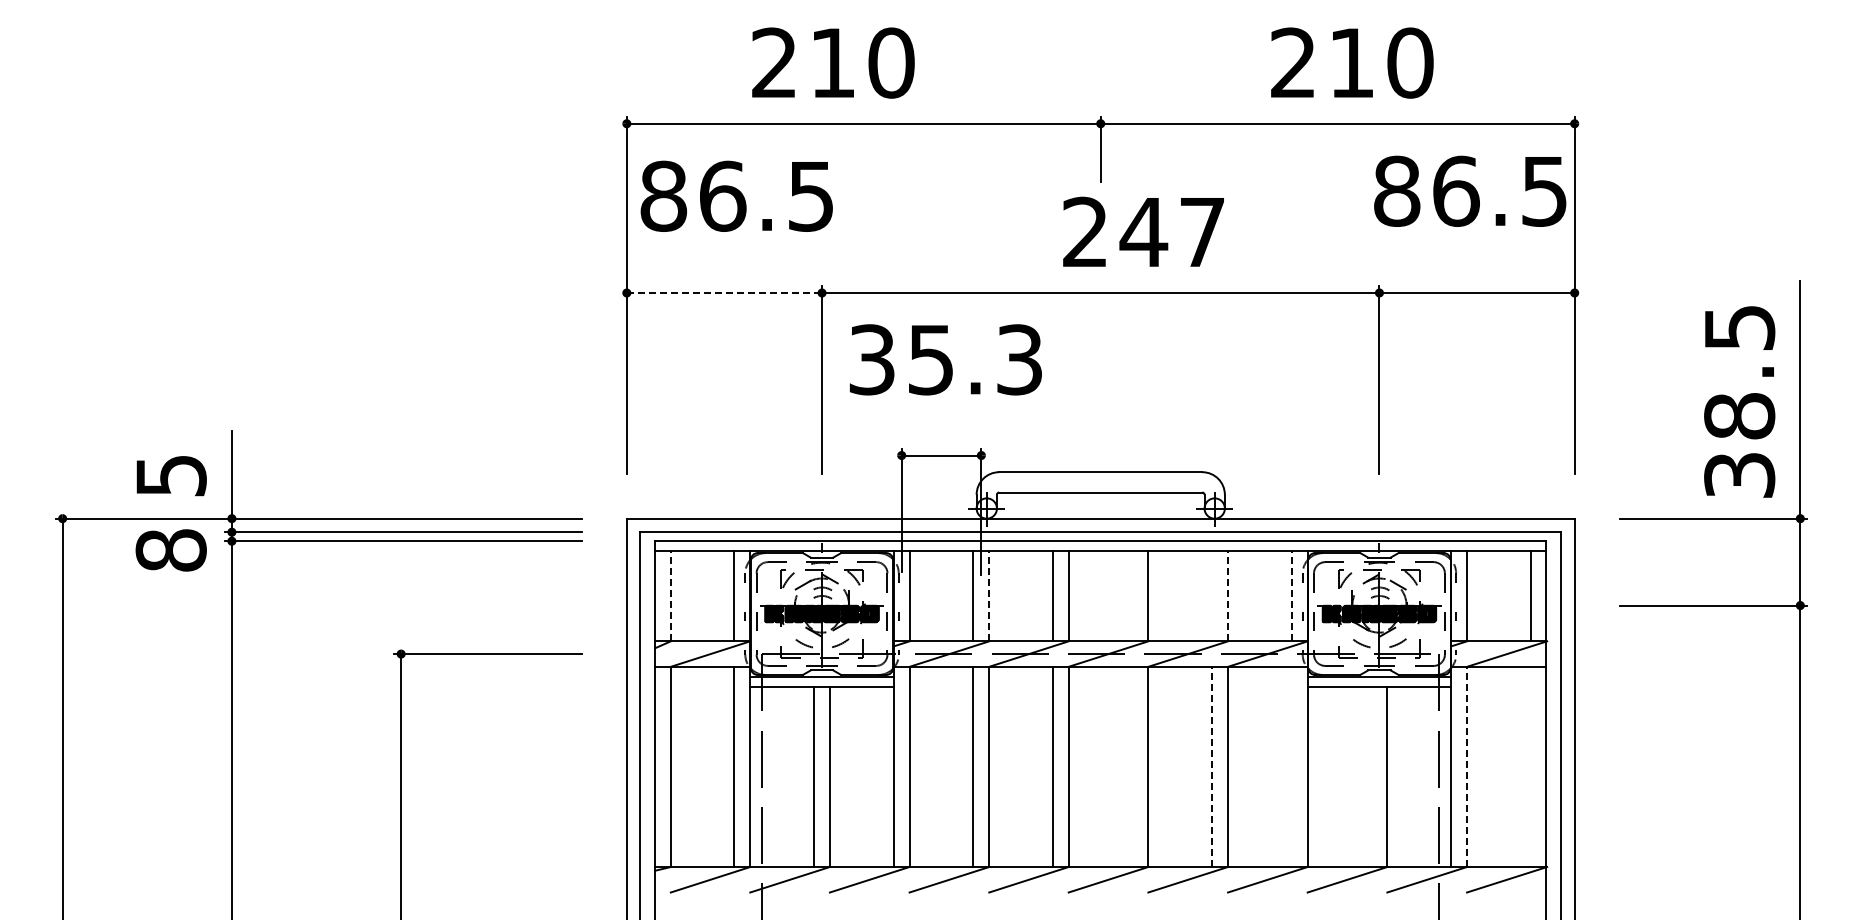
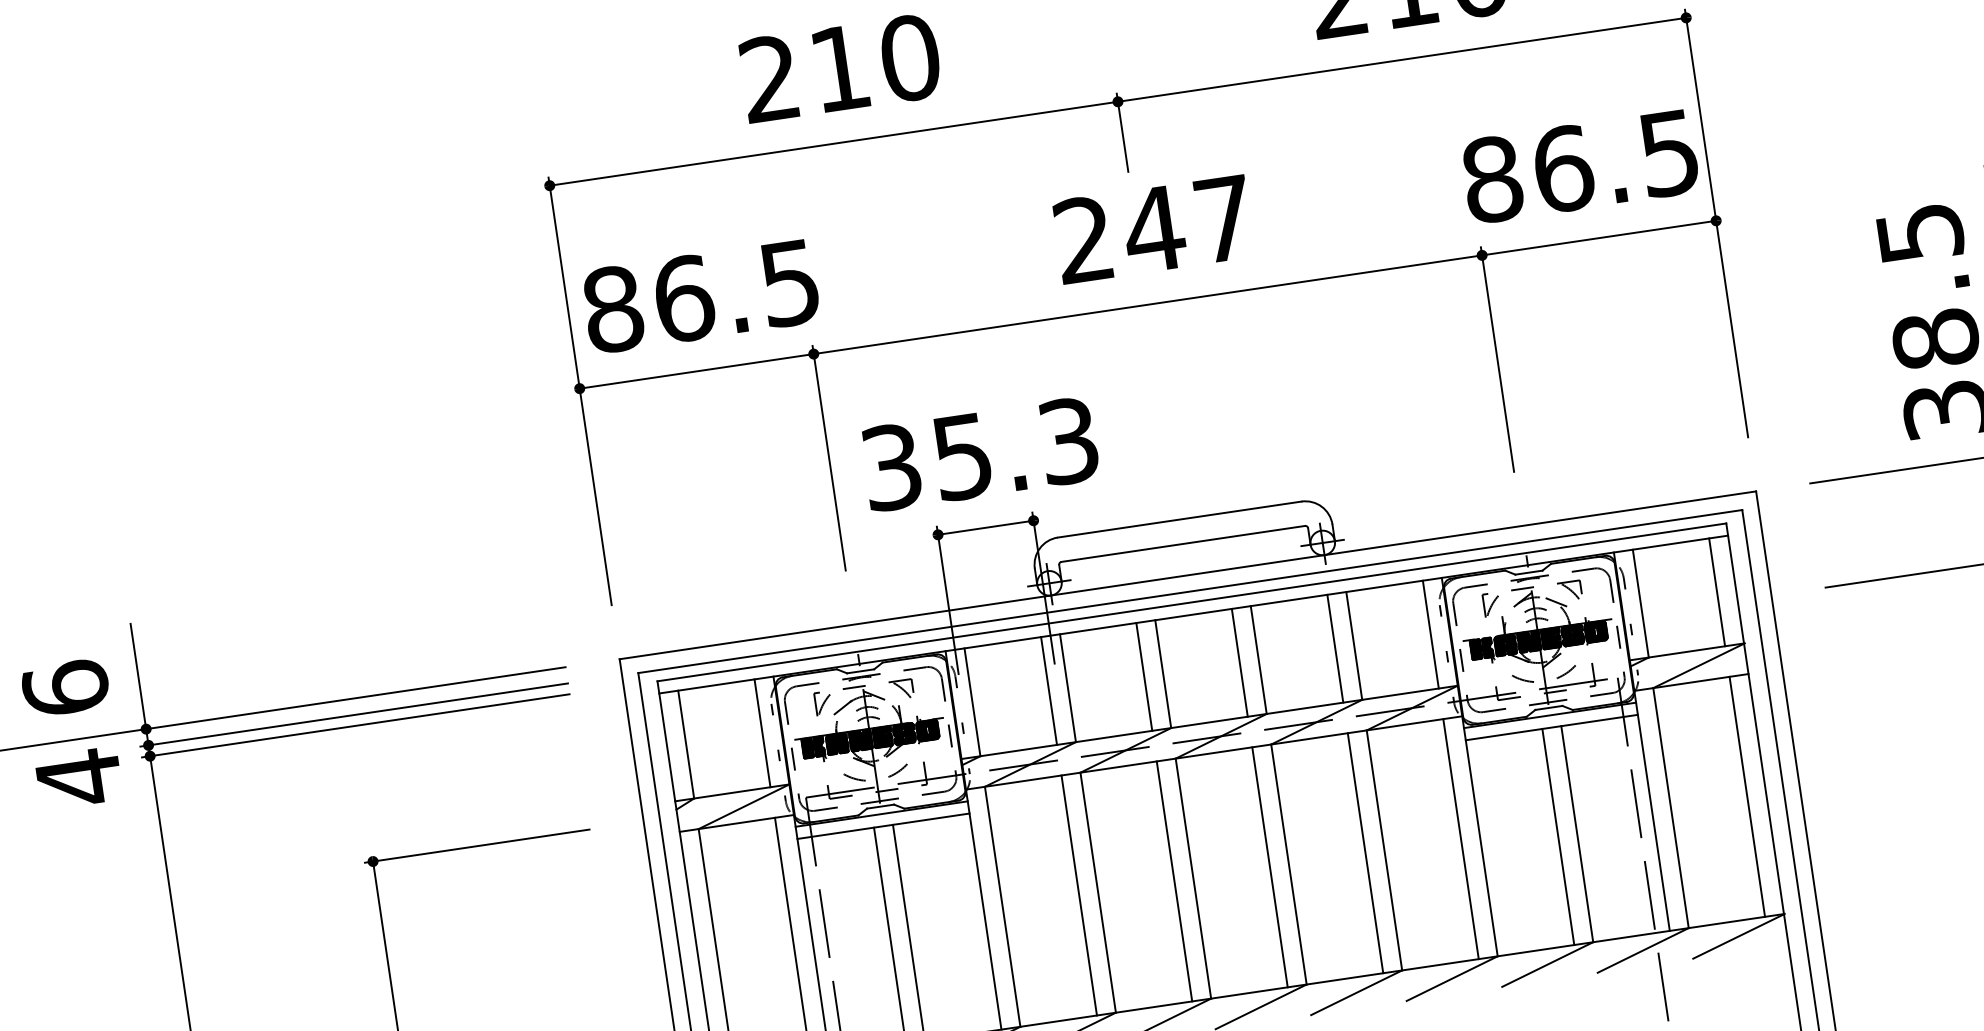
text: (833, 62) -> (840, 67), moved
text: (1470, 190) -> (1580, 165), moved
text: (736, 195) -> (700, 295), moved
text: (1143, 231) -> (1153, 228), moved
line: (724, 293) -> (696, 371), dashed -> solid
text: (945, 359) -> (979, 453), moved
text: (170, 475) -> (64, 688), 5 -> 6
text: (170, 550) -> (78, 778), 8 -> 4
line: (670, 596) -> (685, 744), dashed -> solid
line: (989, 596) -> (1068, 688), dashed -> solid
line: (1132, 596) -> (1239, 663), added
line: (1212, 596) -> (1335, 648), added
line: (1228, 596) -> (1354, 646), dashed -> solid
line: (1291, 596) -> (1430, 634), dashed -> solid
line: (1132, 766) -> (1269, 866), added
line: (1212, 766) -> (1365, 852), dashed -> solid
line: (1291, 766) -> (1460, 838), added
line: (1467, 766) -> (1671, 807), dashed -> solid
line: (1530, 766) -> (1747, 796), added
line: (1371, 776) -> (1558, 836), added

